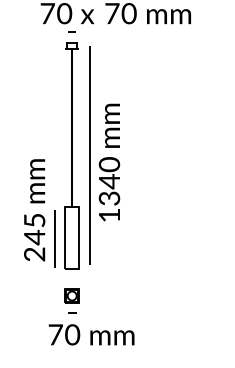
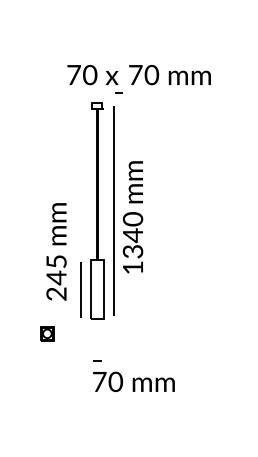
line: (71, 31) -> (118, 92), moved
text: (34, 209) -> (56, 251), moved
part: (72, 295) -> (47, 333), moved
text: (91, 334) -> (133, 381), moved

